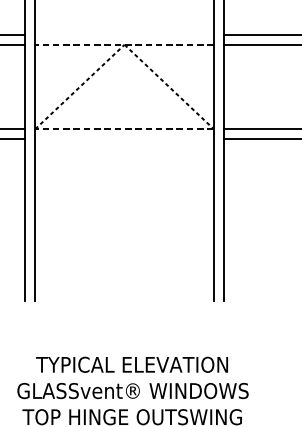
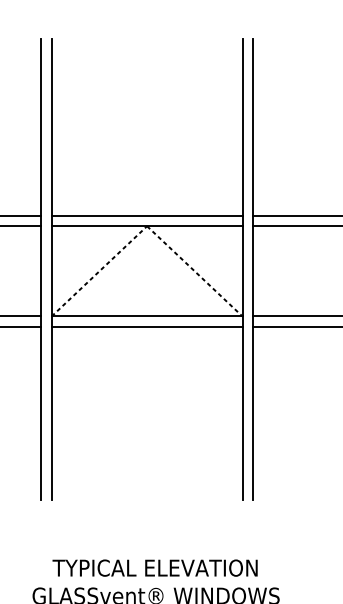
line: (124, 34) -> (146, 215), added
line: (124, 45) -> (146, 226), dashed -> solid
line: (124, 129) -> (146, 316), dashed -> solid
line: (124, 138) -> (146, 326), added

